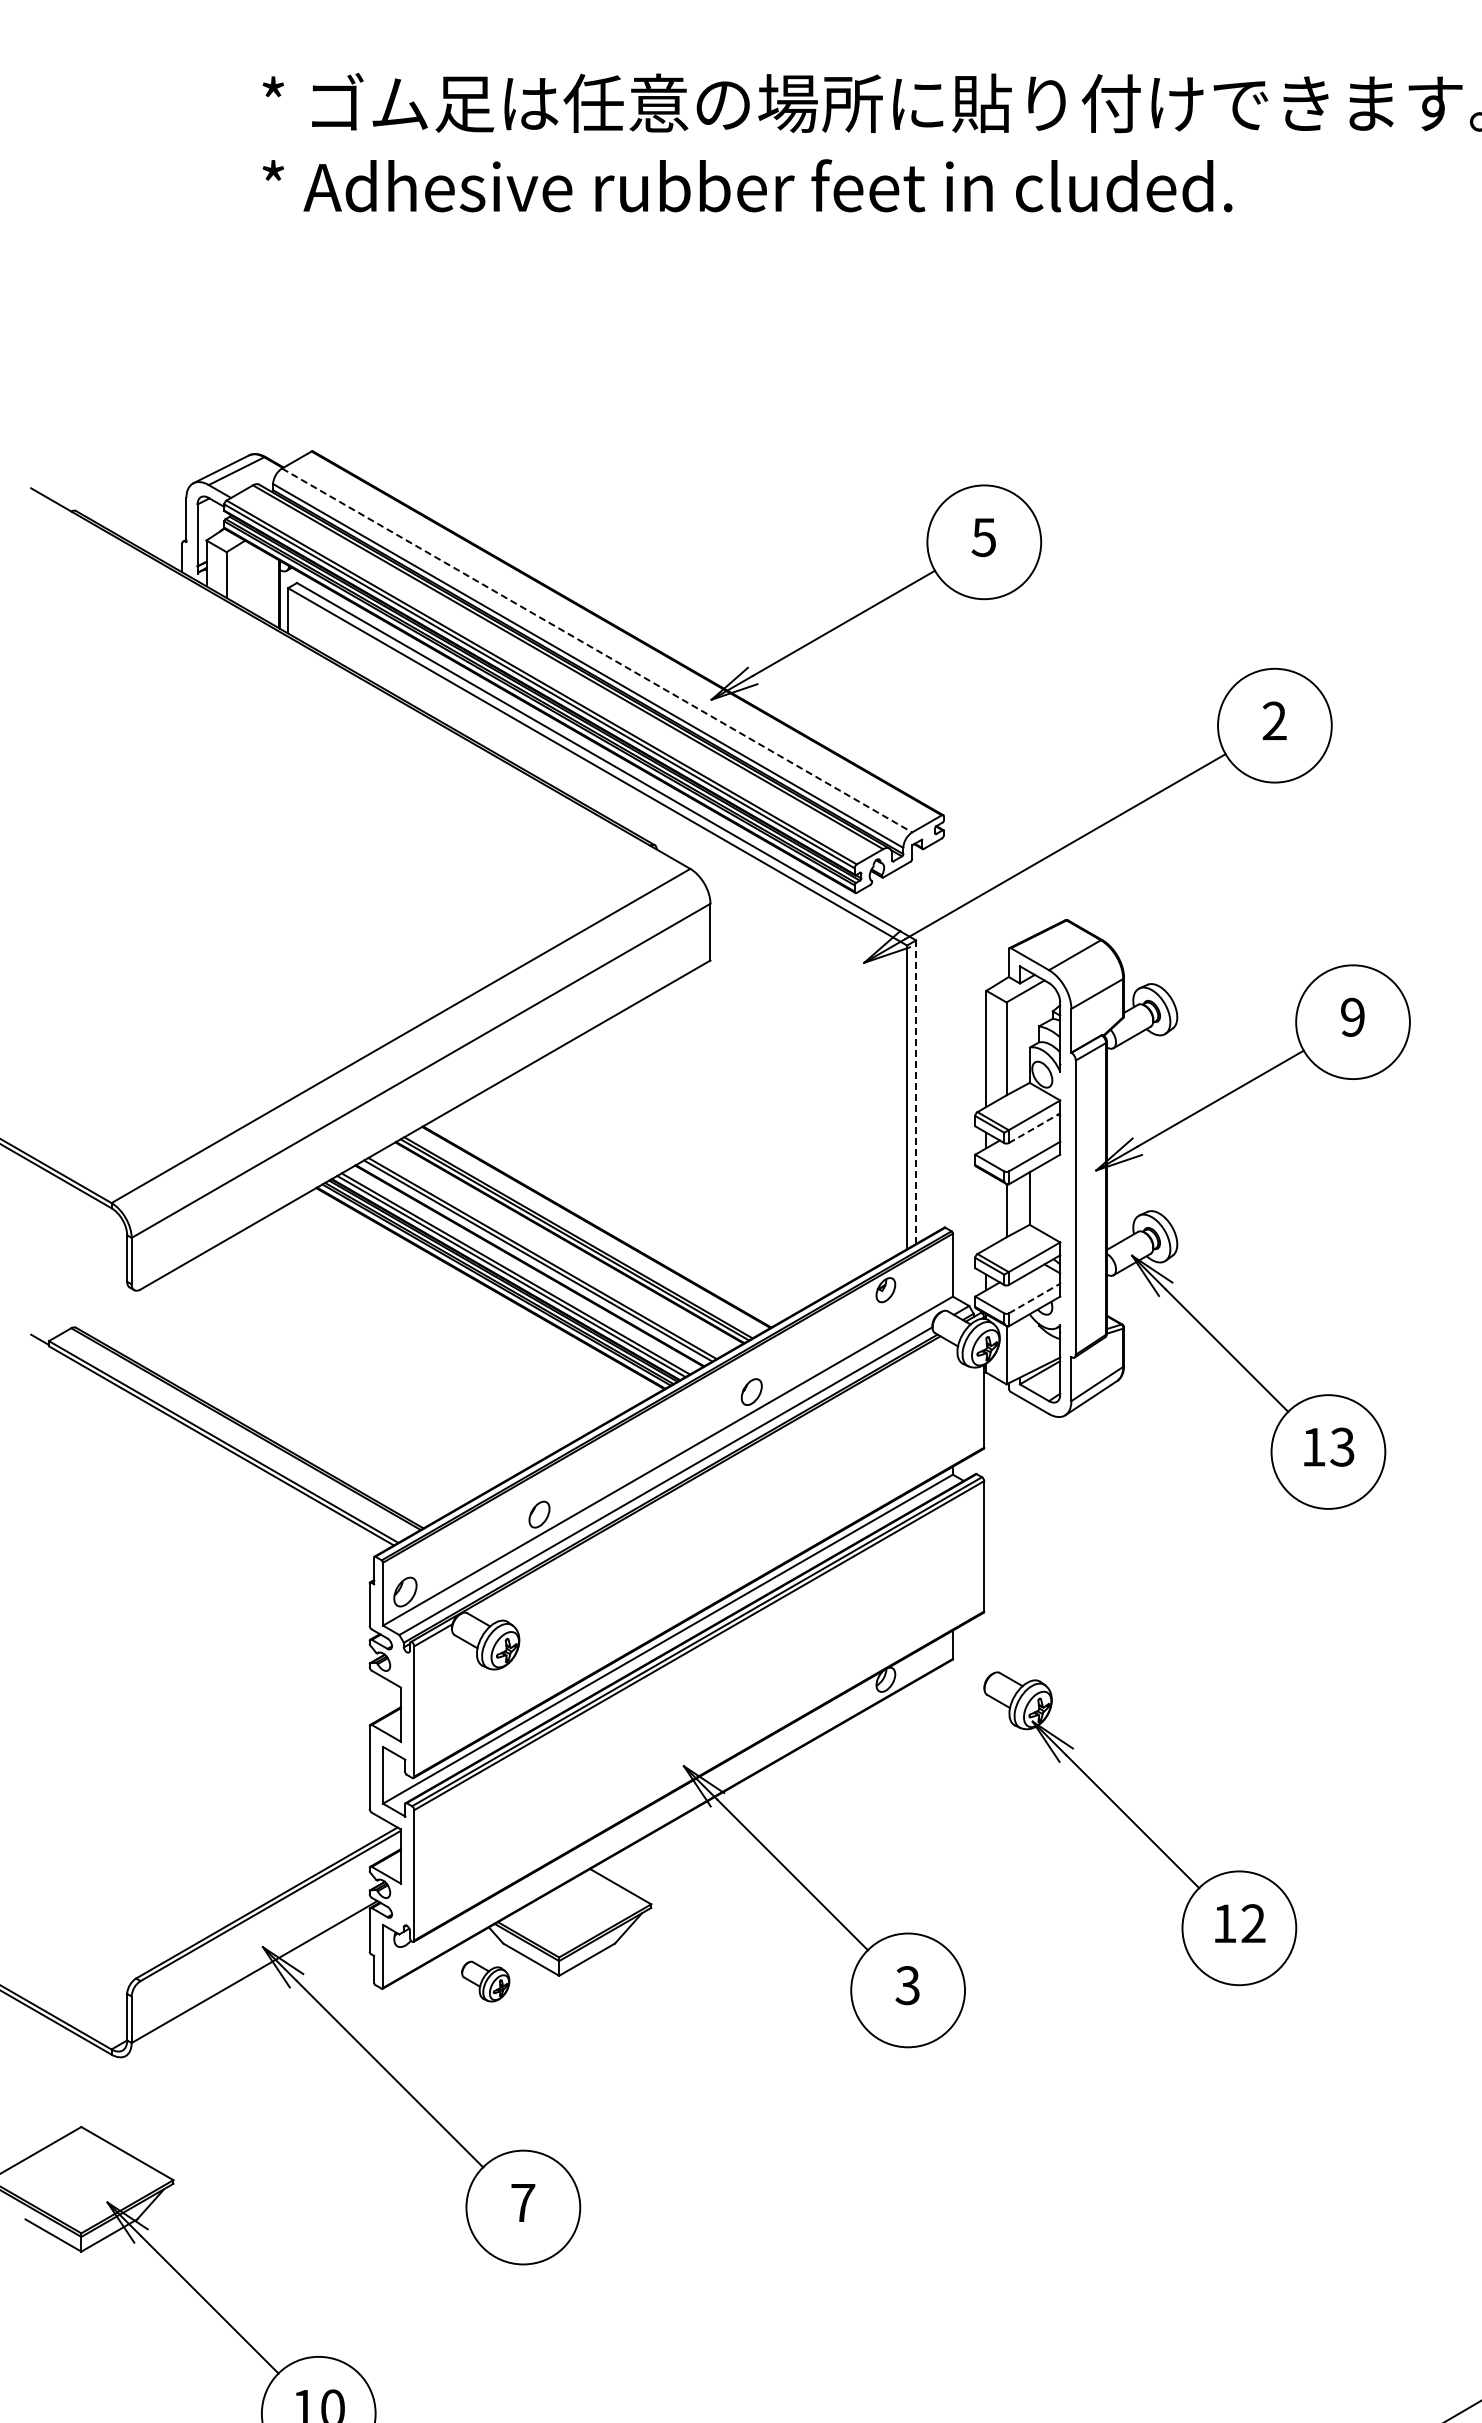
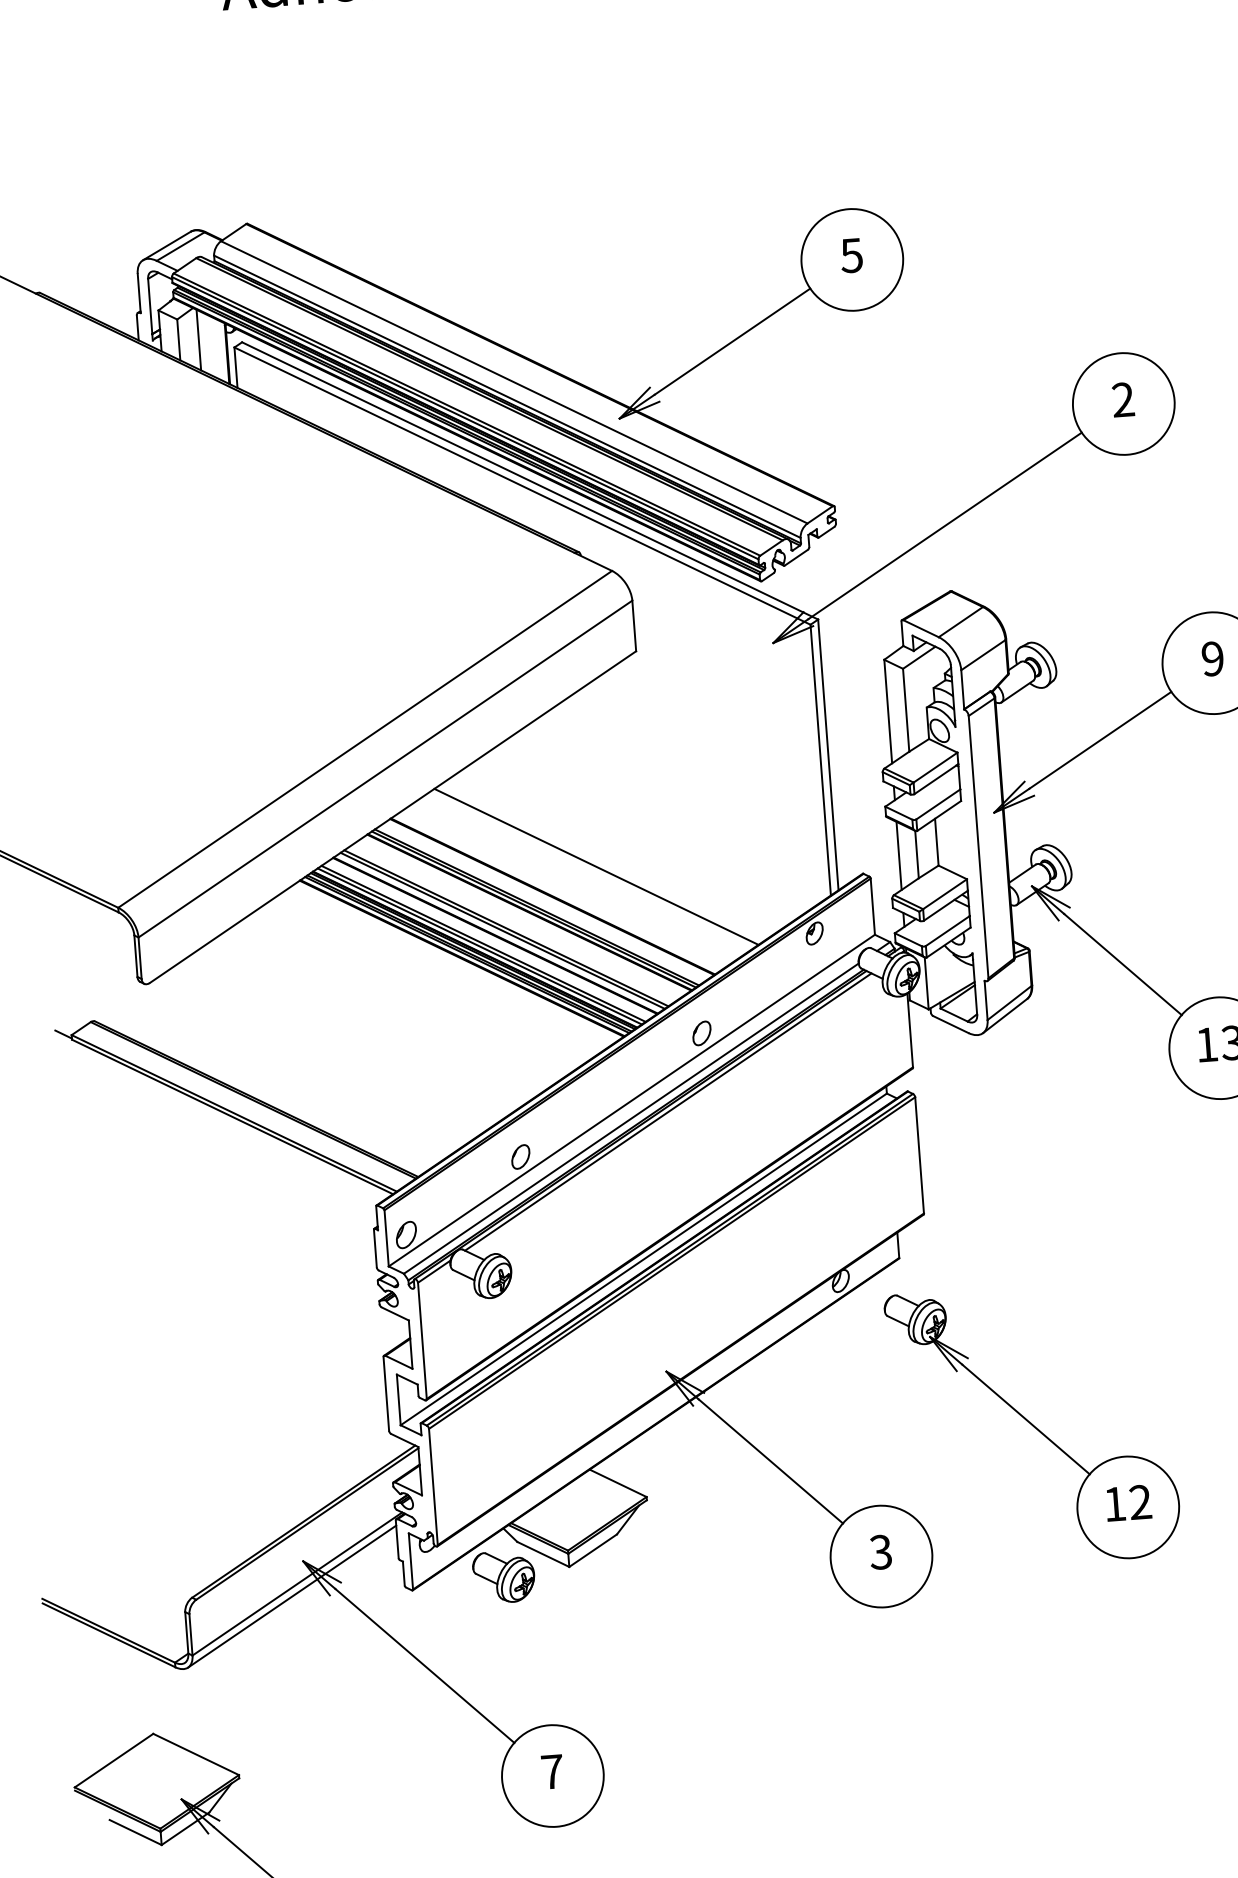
line: (249, 576) -> (199, 339), added
line: (597, 650) -> (514, 382), dashed -> solid
line: (916, 1092) -> (828, 755), dashed -> solid
line: (1034, 1128) -> (936, 779), dashed -> solid
line: (648, 1197) -> (596, 866), added
line: (986, 1210) -> (899, 855), added
line: (1034, 1298) -> (947, 930), dashed -> solid
line: (707, 1476) -> (668, 1111), added
part: (1140, 1828) -> (1033, 1425), moved
part: (485, 1981) -> (503, 1576), size x1.43
line: (247, 1985) -> (291, 1596), added

